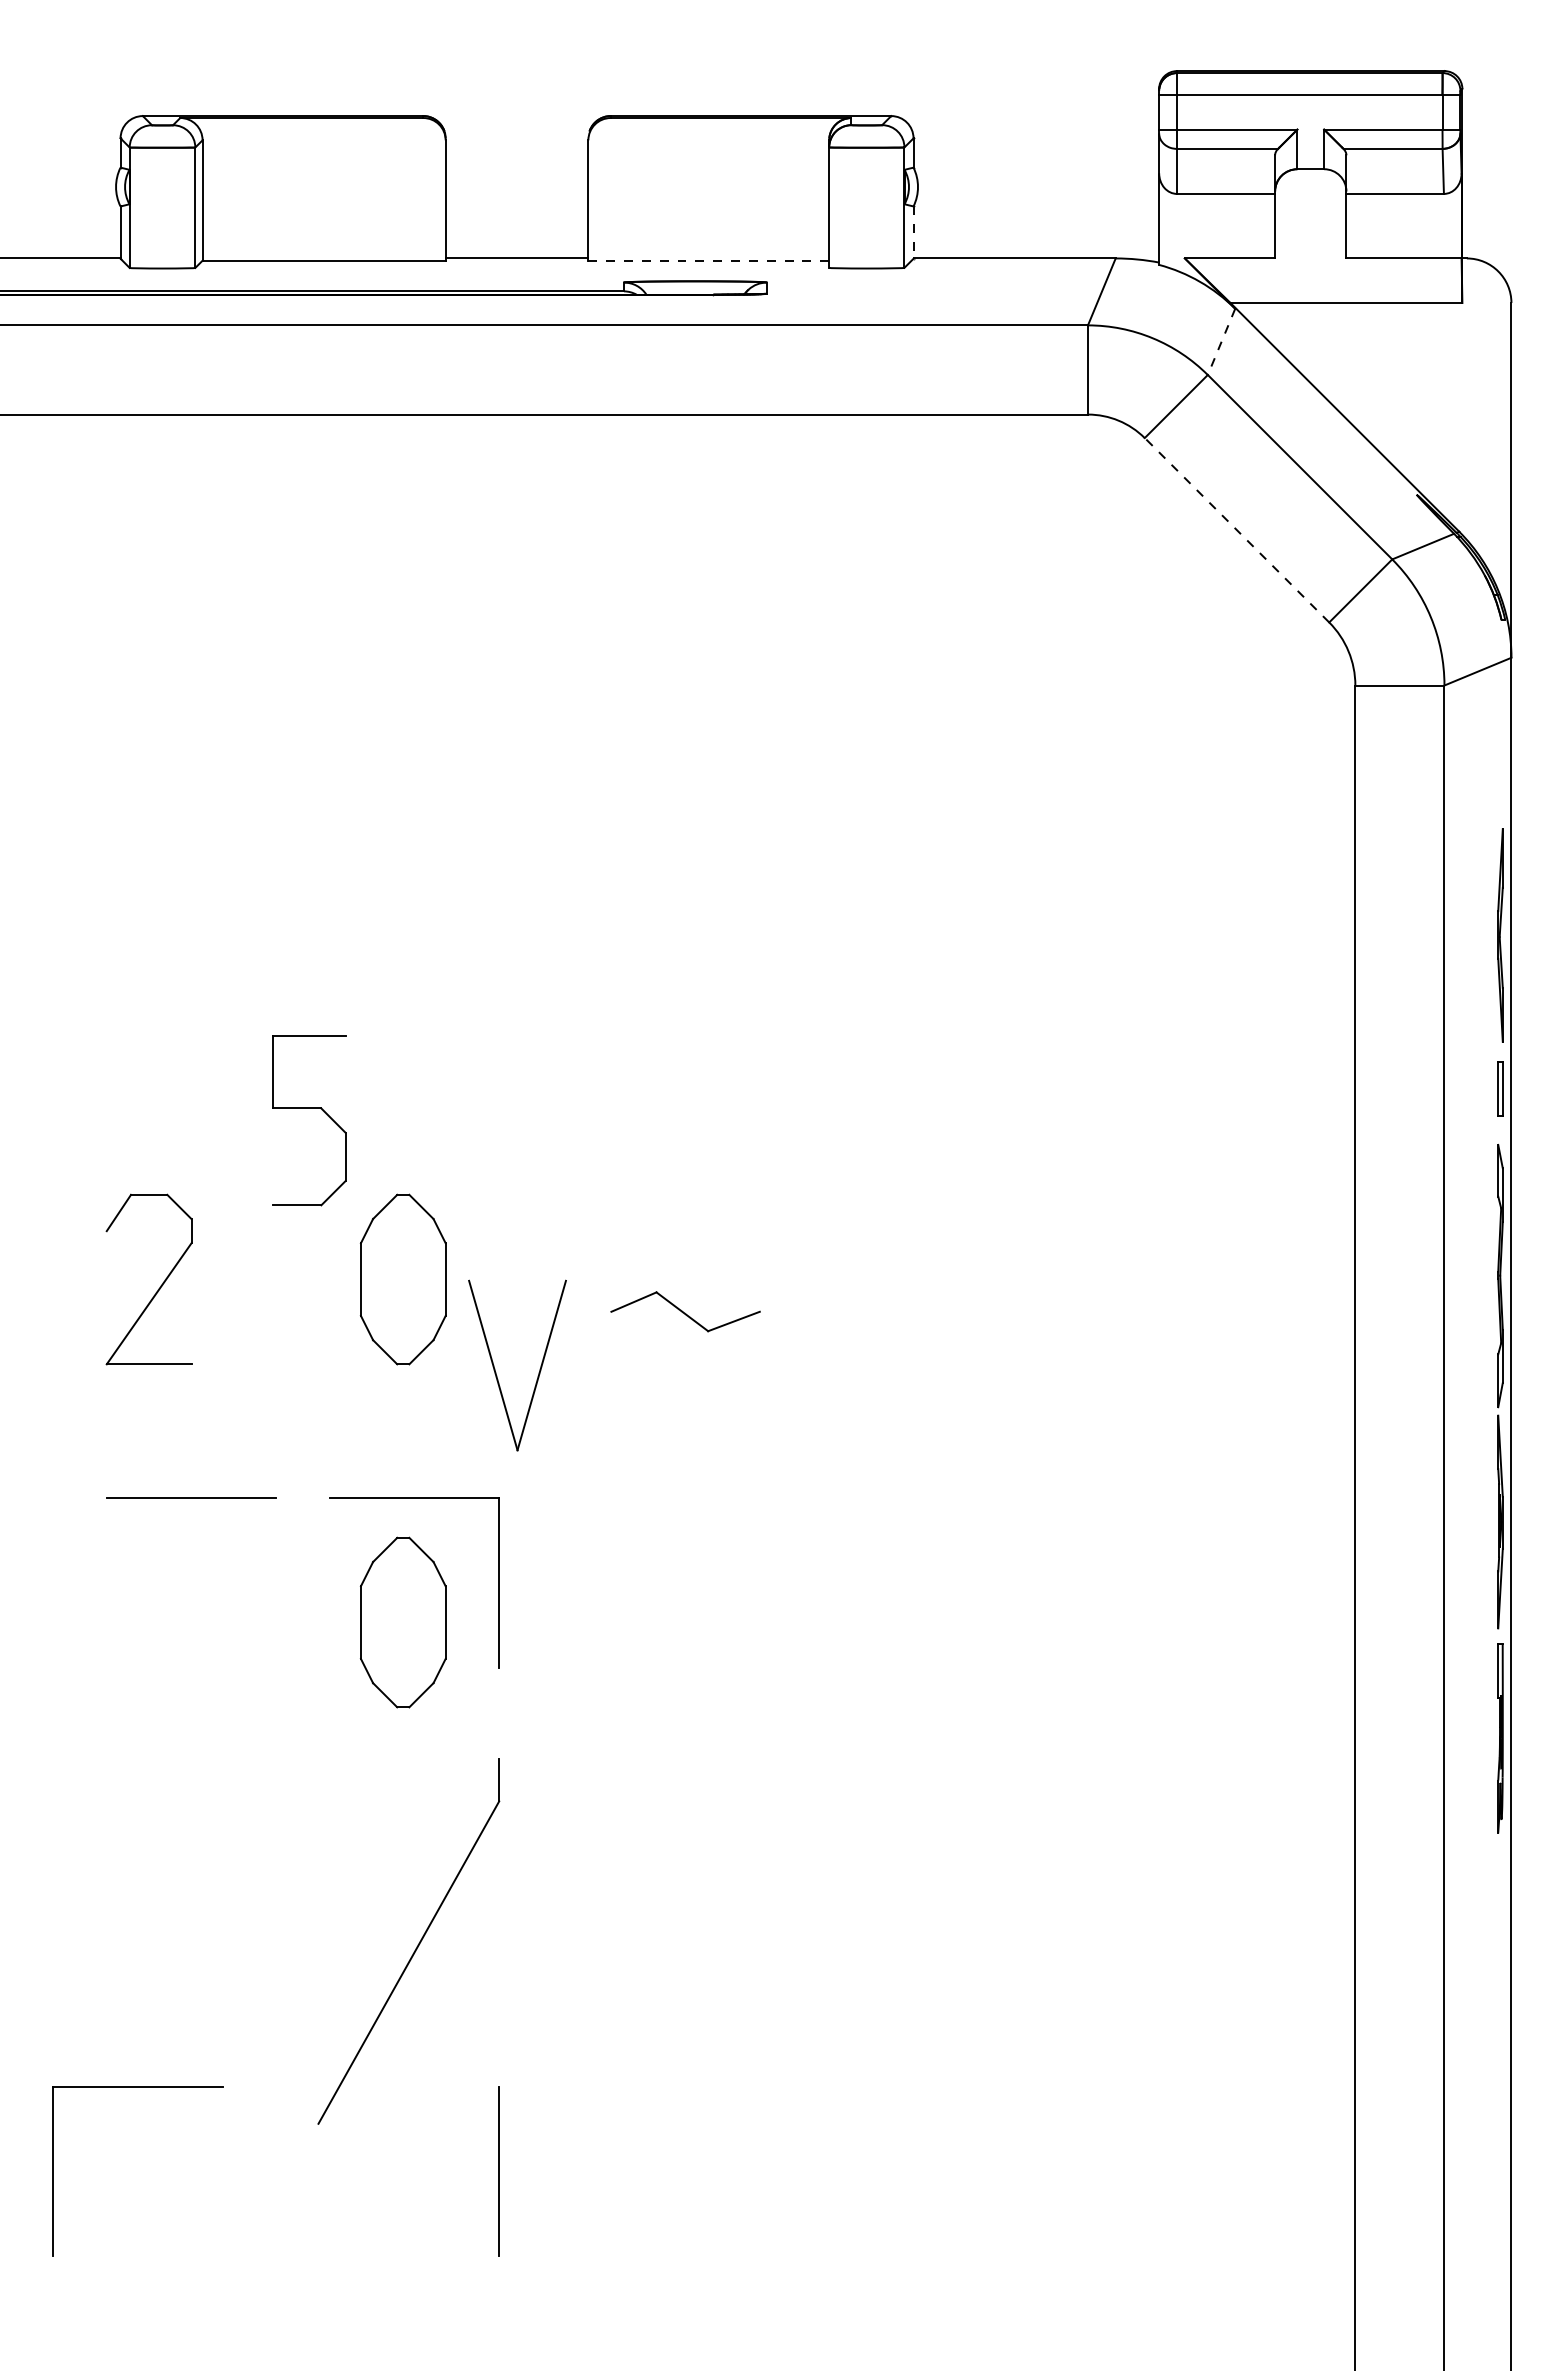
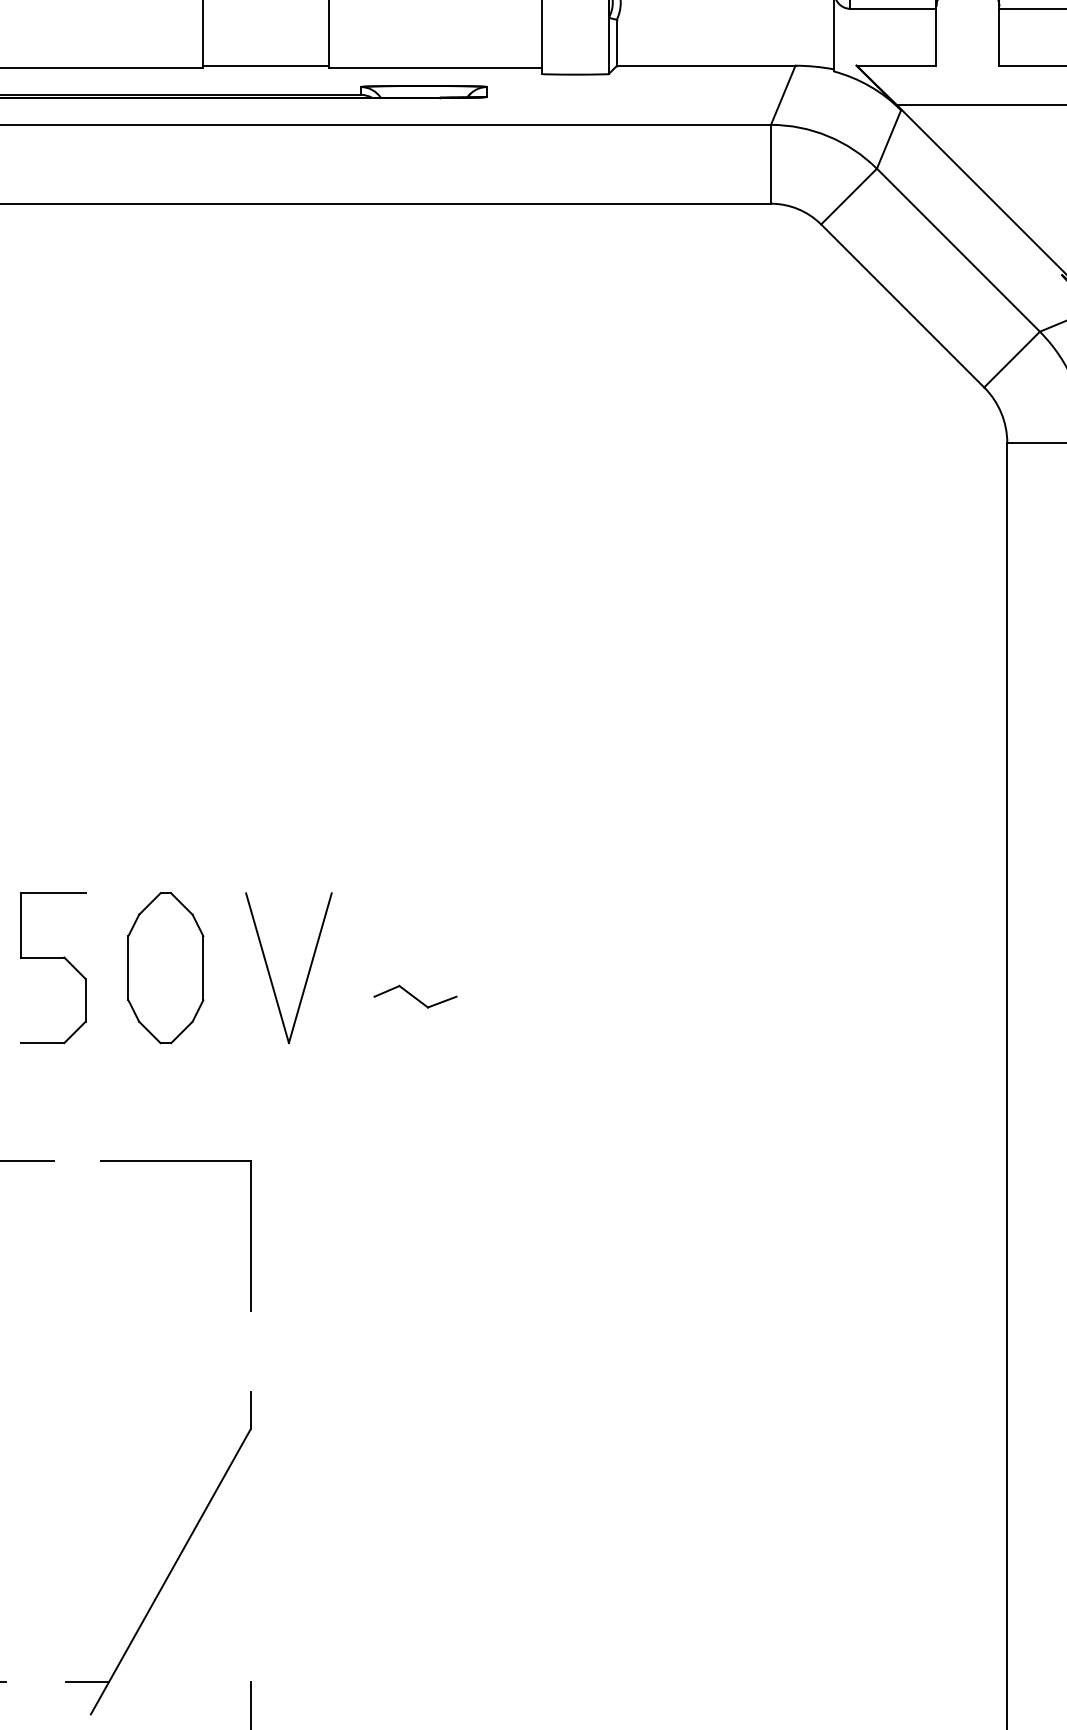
line: (913, 233) -> (616, 43), dashed -> solid
line: (708, 260) -> (435, 67), dashed -> solid
line: (1221, 341) -> (888, 139), dashed -> solid
line: (1236, 529) -> (902, 305), dashed -> solid
part: (309, 1108) -> (53, 957), moved
part: (685, 1311) -> (415, 996), size x0.62
part: (496, 1372) -> (270, 974), moved
part: (402, 1622) -> (165, 1271), removed
line: (314, 2086) -> (87, 1681), added

